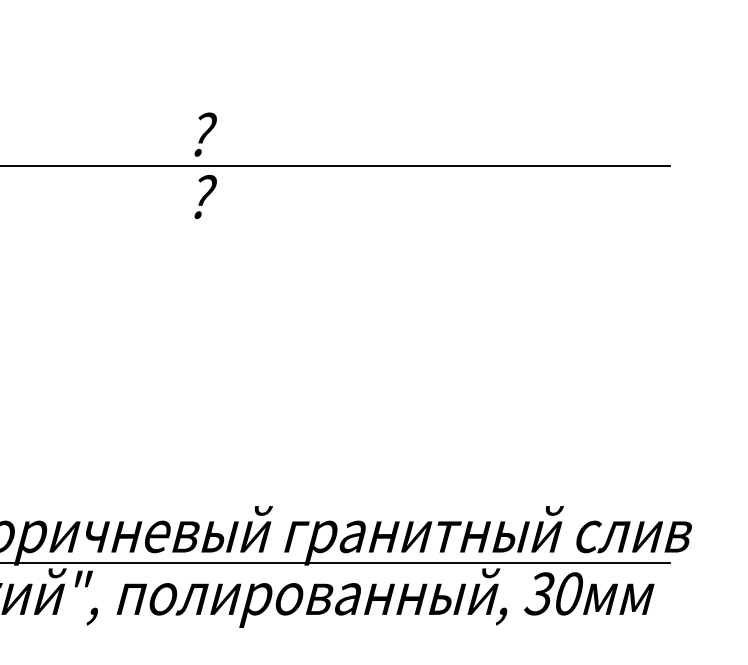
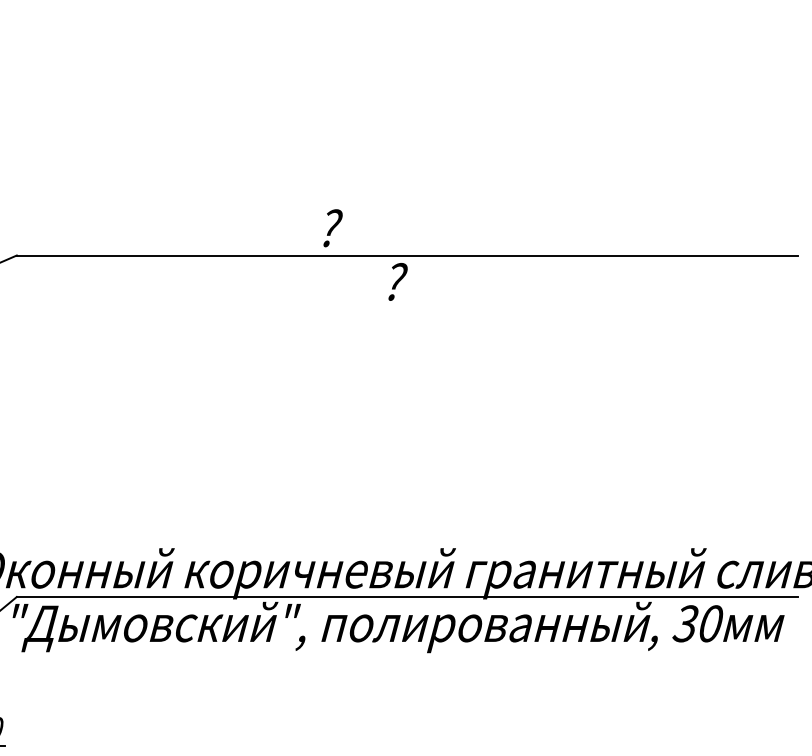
text: (205, 134) -> (332, 228), moved

